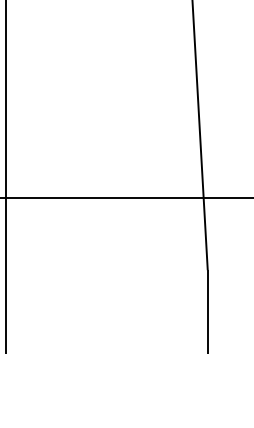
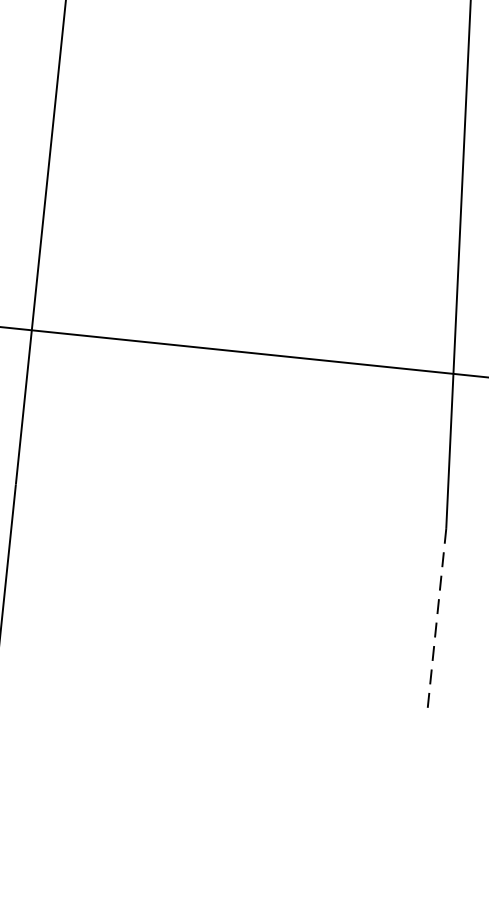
line: (207, 312) -> (436, 618), solid -> dashed

